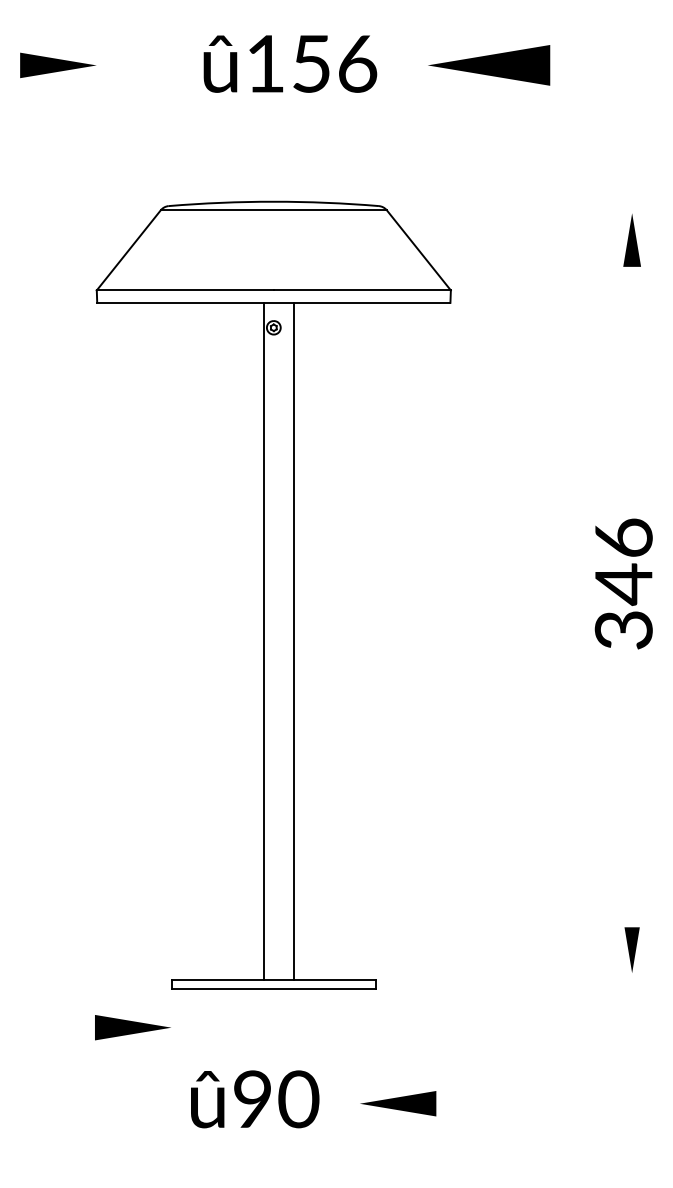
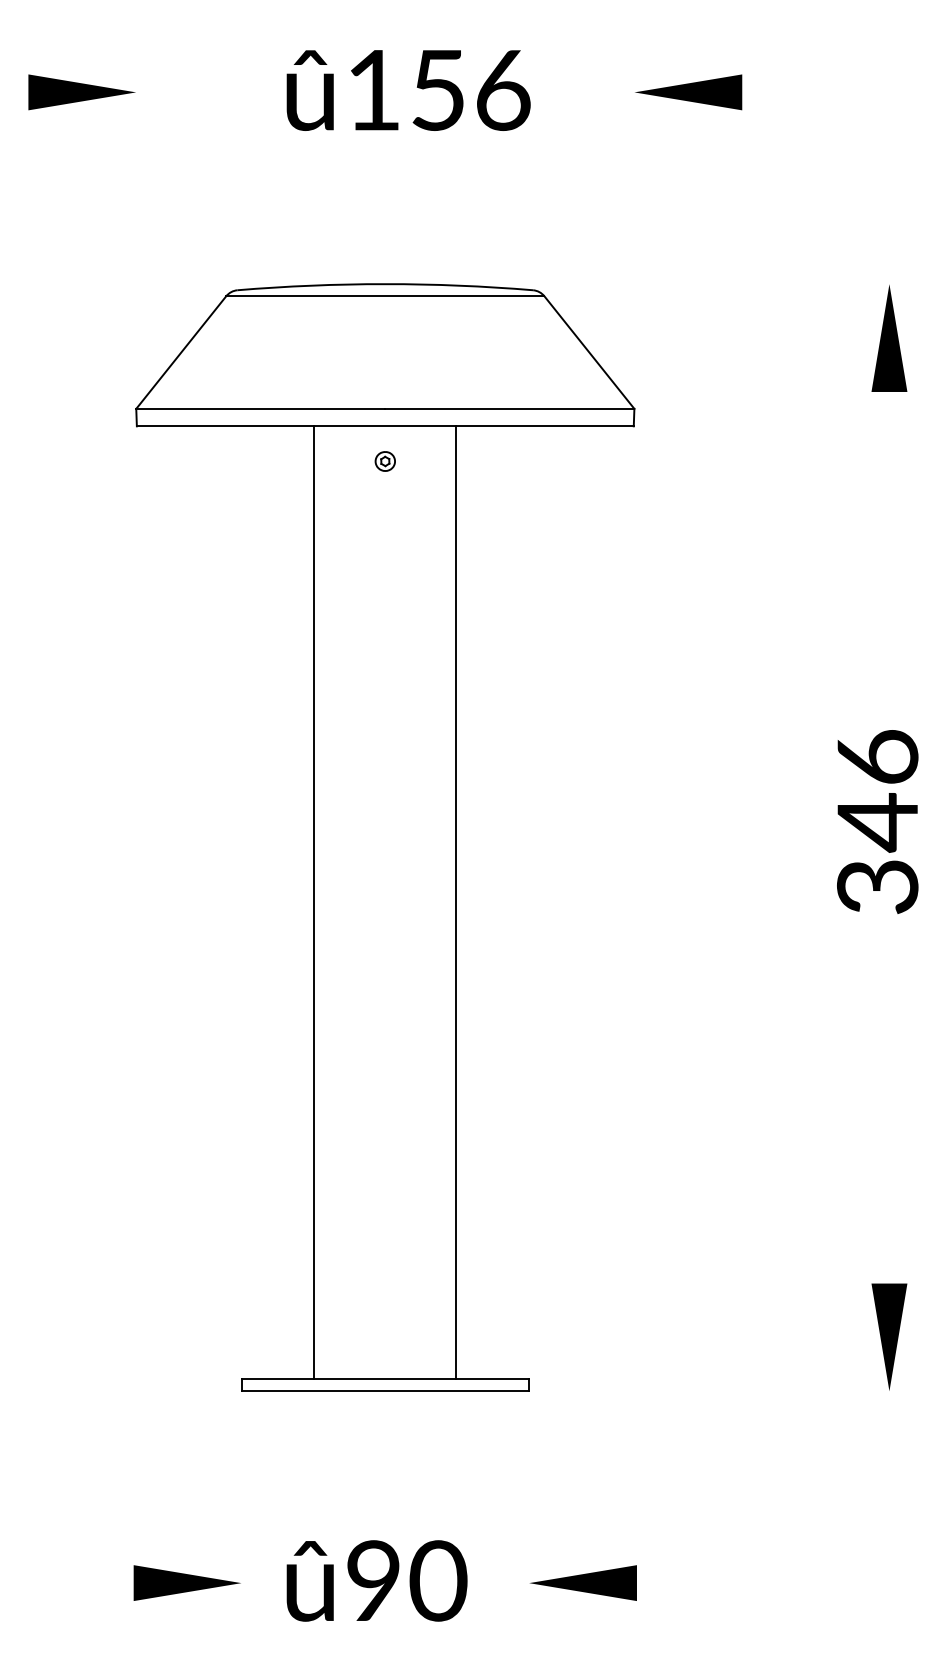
part: (489, 65) -> (688, 92), size x0.62
part: (632, 239) -> (889, 337), size x1.43
line: (263, 641) -> (314, 902), moved
line: (293, 641) -> (456, 902), moved
part: (632, 949) -> (889, 1336), size x1.67
part: (132, 1027) -> (186, 1582), moved
text: (254, 1099) -> (376, 1580), moved
part: (397, 1103) -> (582, 1582), moved

